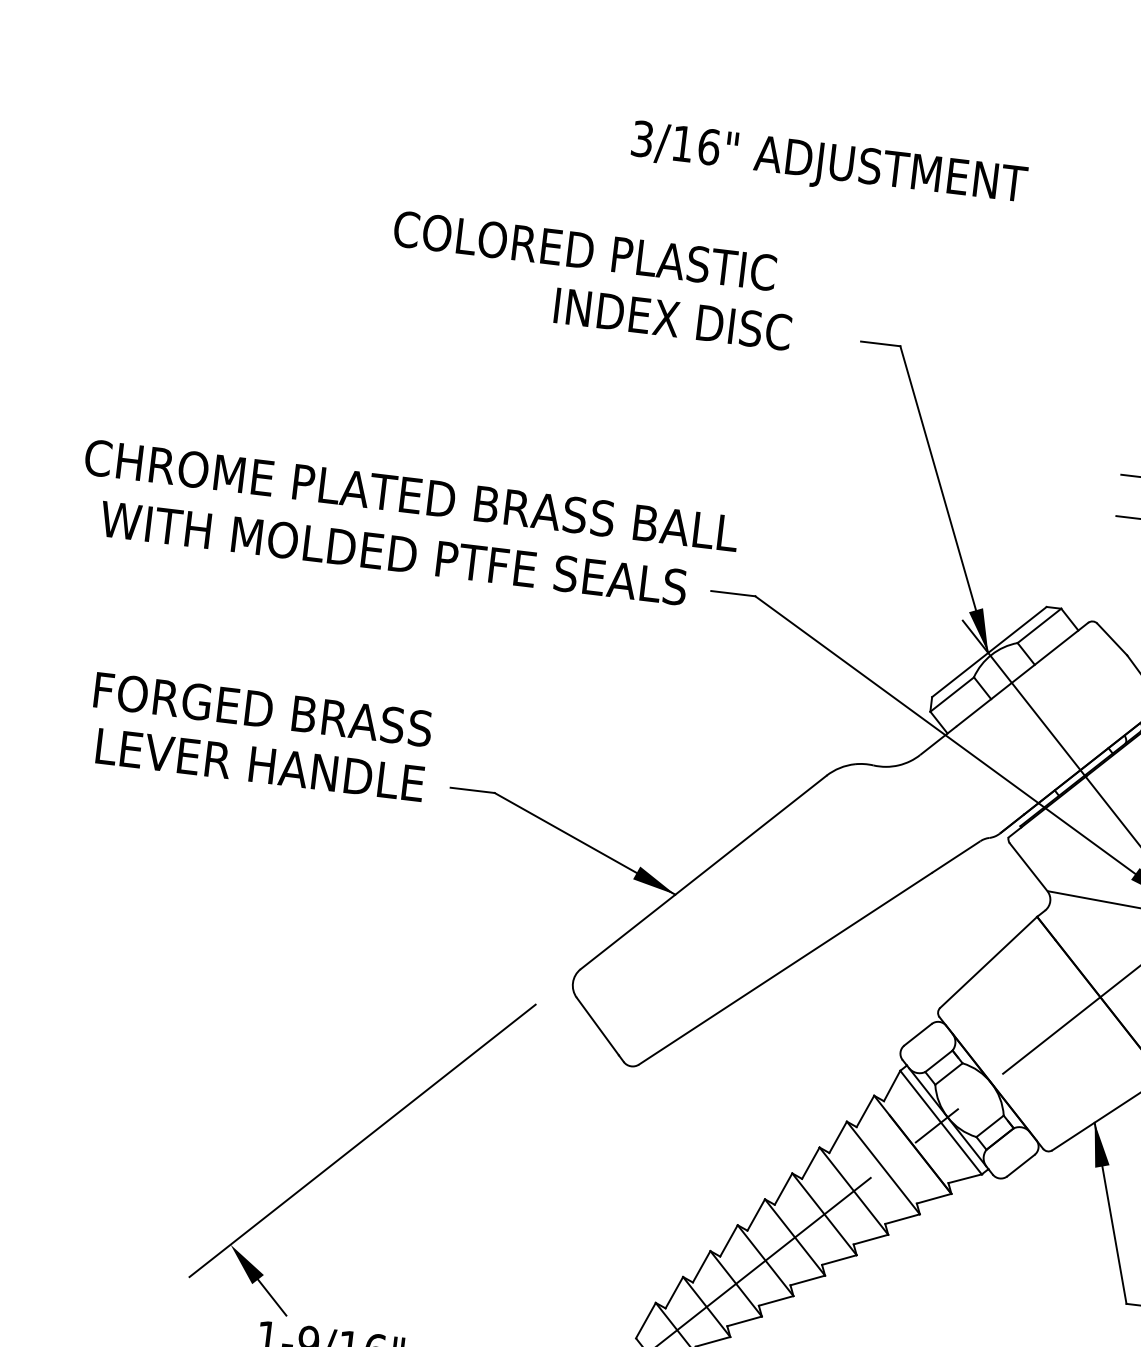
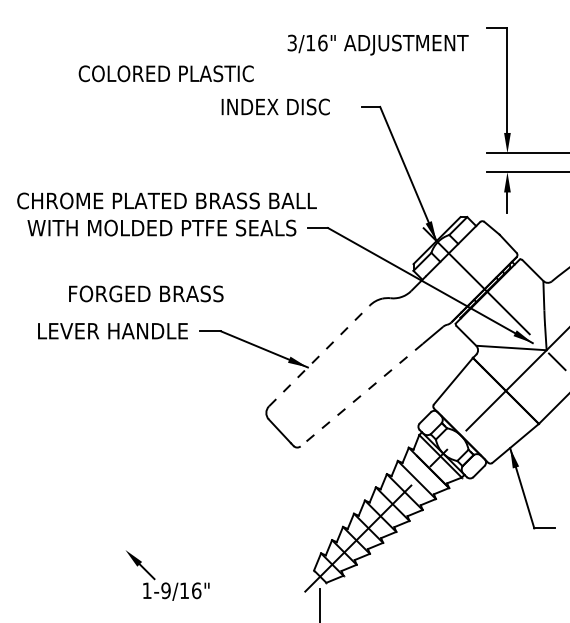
text: (827, 164) -> (377, 44), moved
text: (583, 250) -> (165, 73), moved
text: (263, 708) -> (146, 293), moved
line: (703, 871) -> (319, 355), solid -> dashed
line: (784, 969) -> (361, 395), solid -> dashed
line: (362, 1140) -> (179, 495), removed

